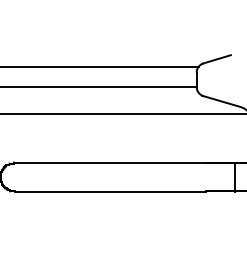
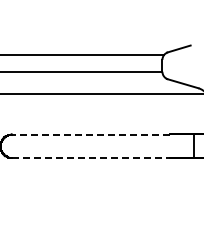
line: (110, 162) -> (91, 134), solid -> dashed
line: (110, 191) -> (91, 158), solid -> dashed

